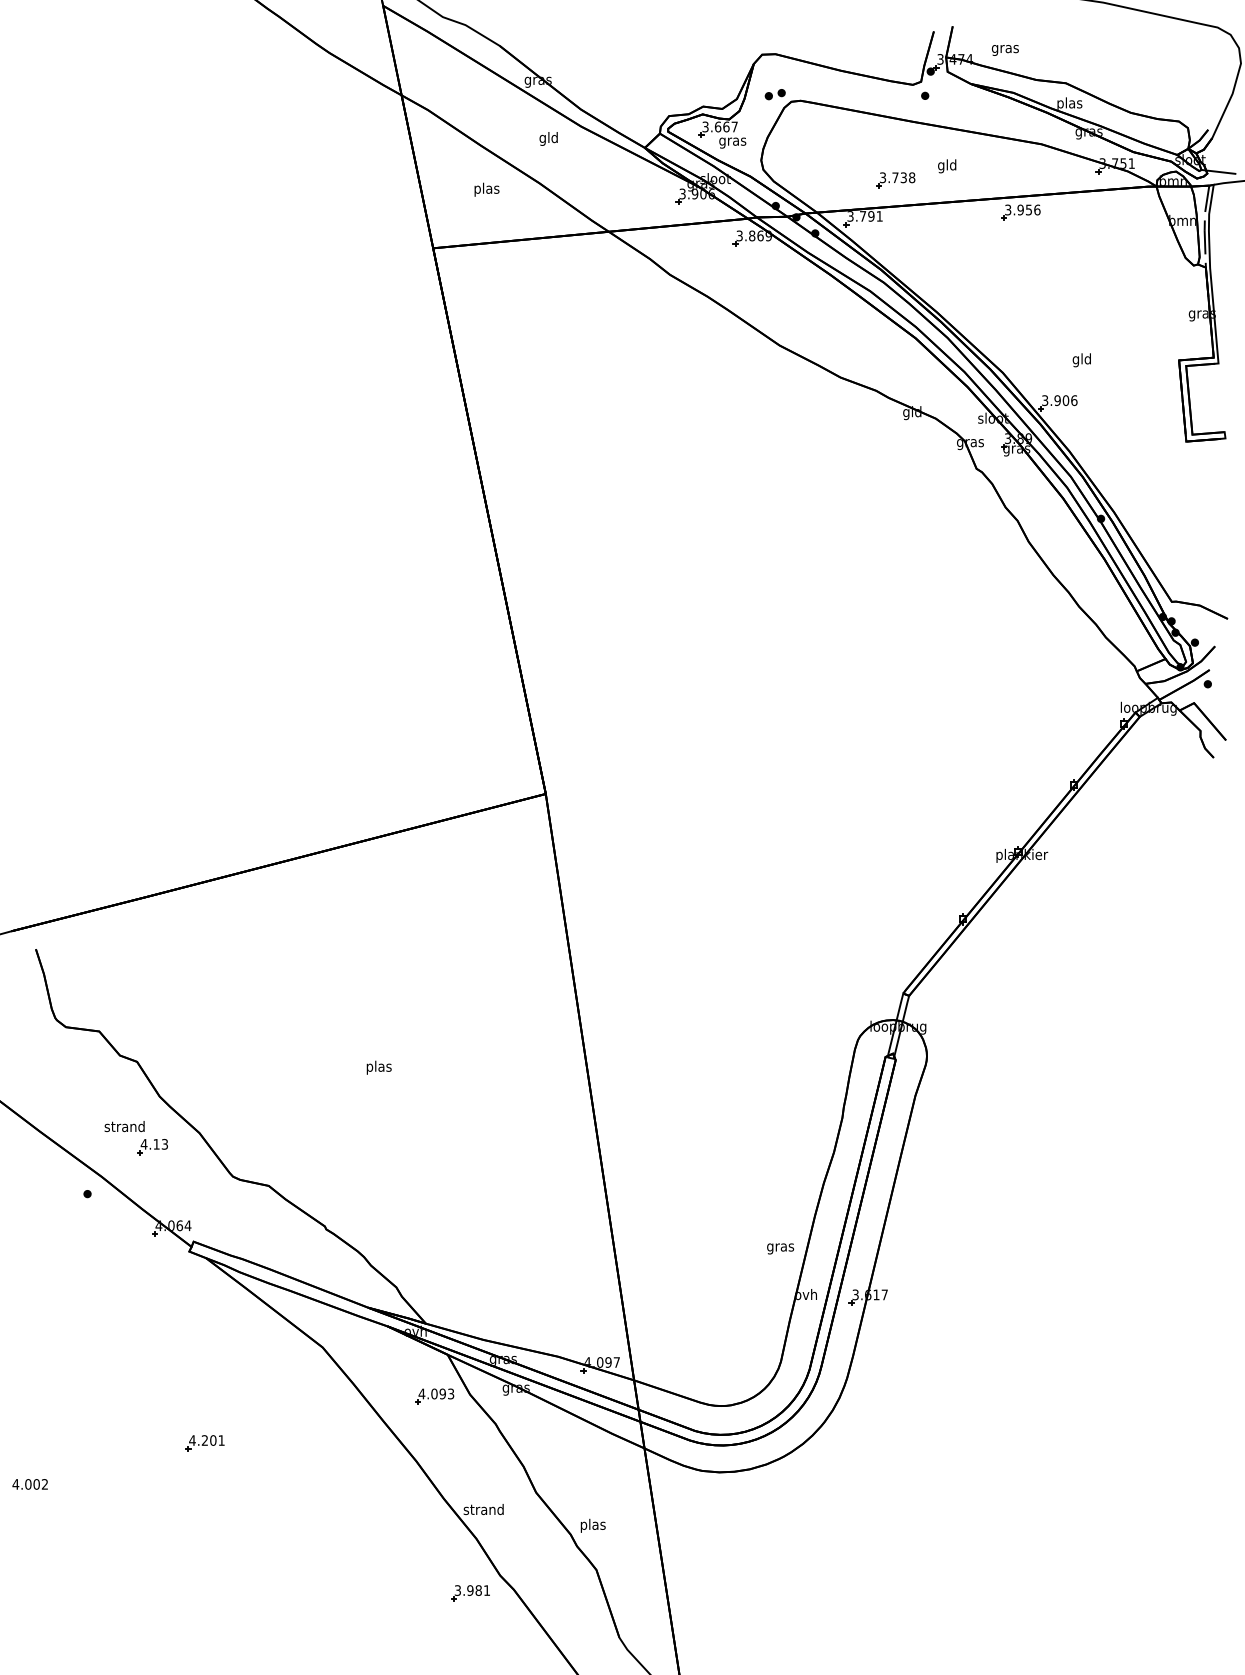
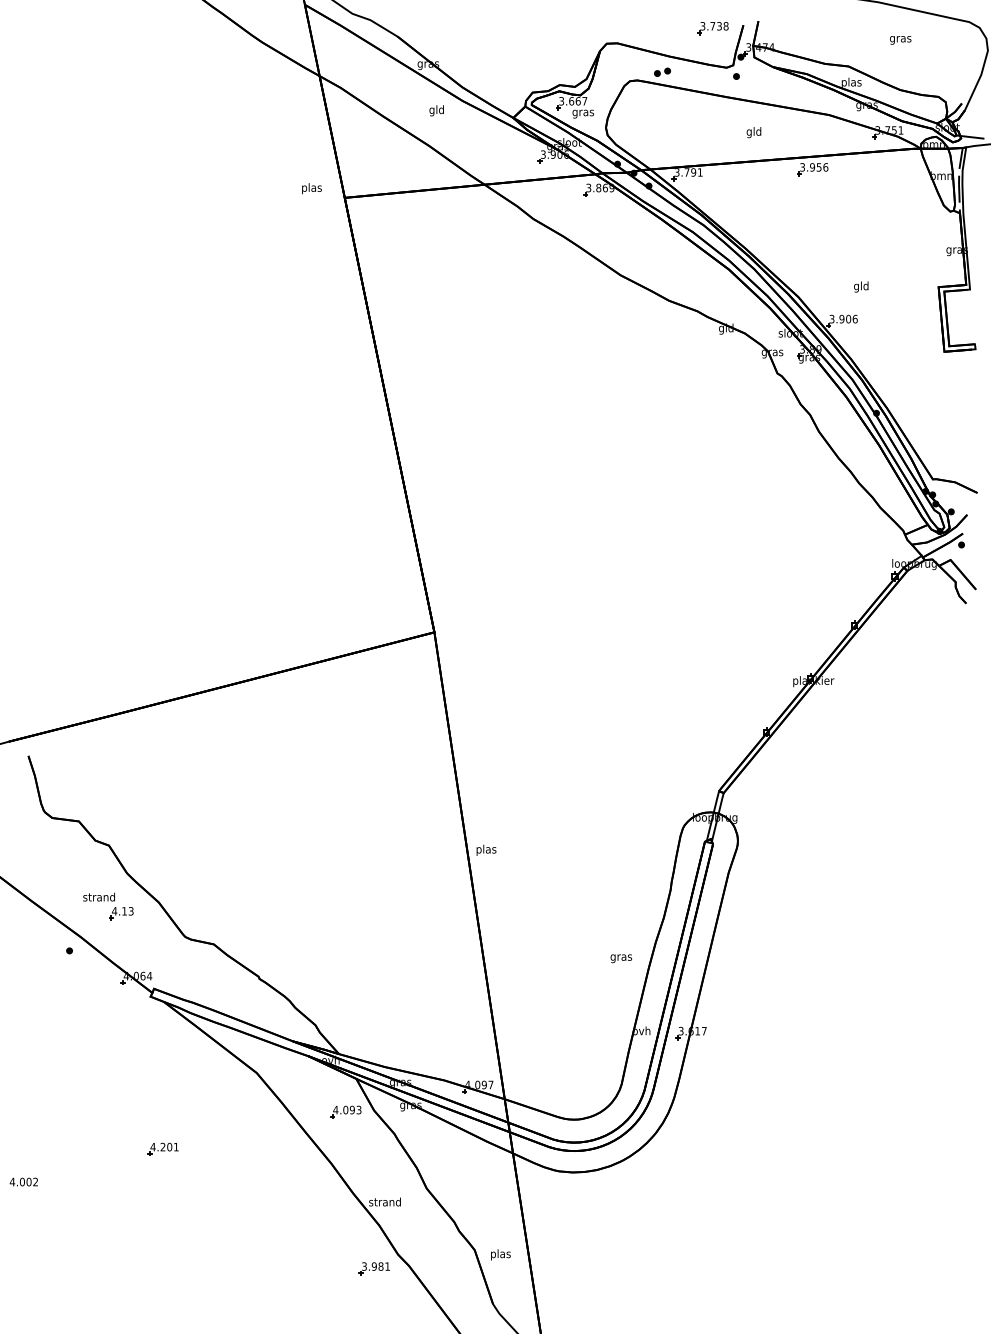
text: (1005, 50) -> (900, 40), moved
part: (774, 94) -> (661, 72), moved
part: (895, 180) -> (712, 28), moved
text: (486, 189) -> (311, 188), moved
text: (378, 1067) -> (485, 850), moved
text: (780, 1248) -> (621, 958), moved
text: (592, 1525) -> (500, 1254), moved

